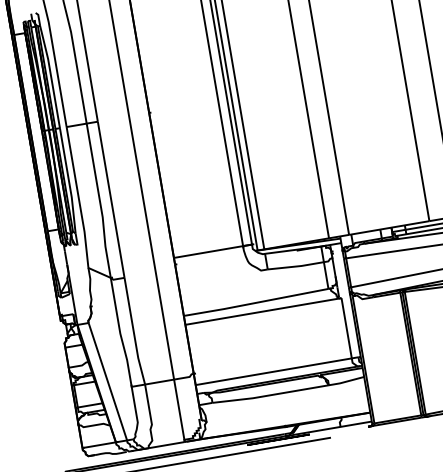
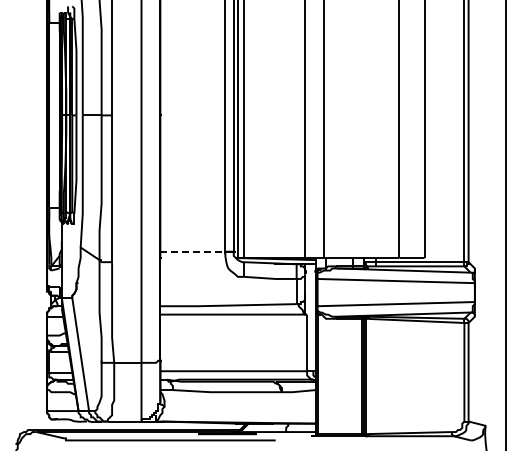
line: (208, 251) -> (192, 251), solid -> dashed

